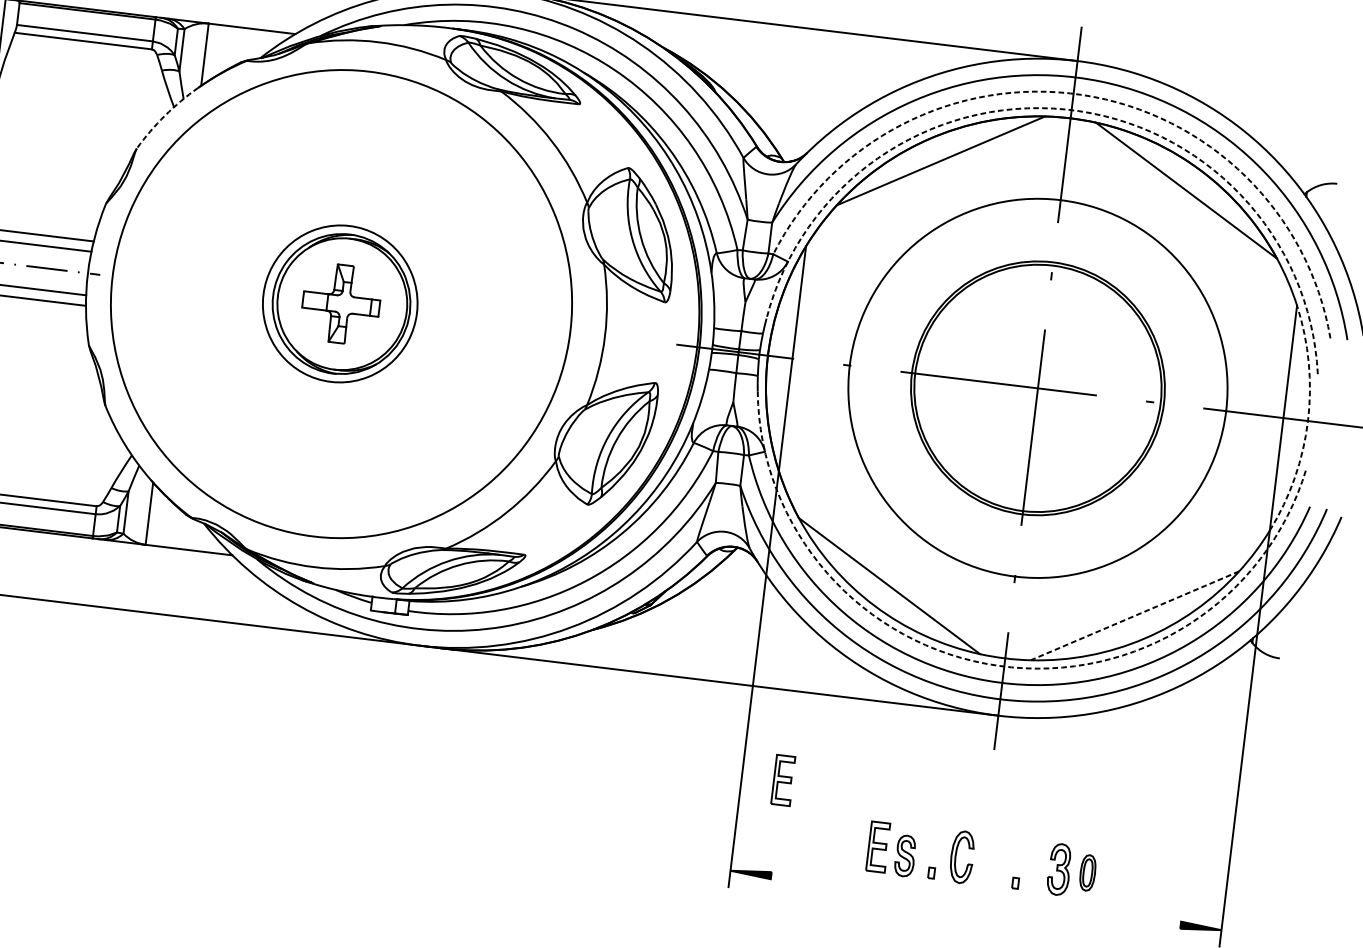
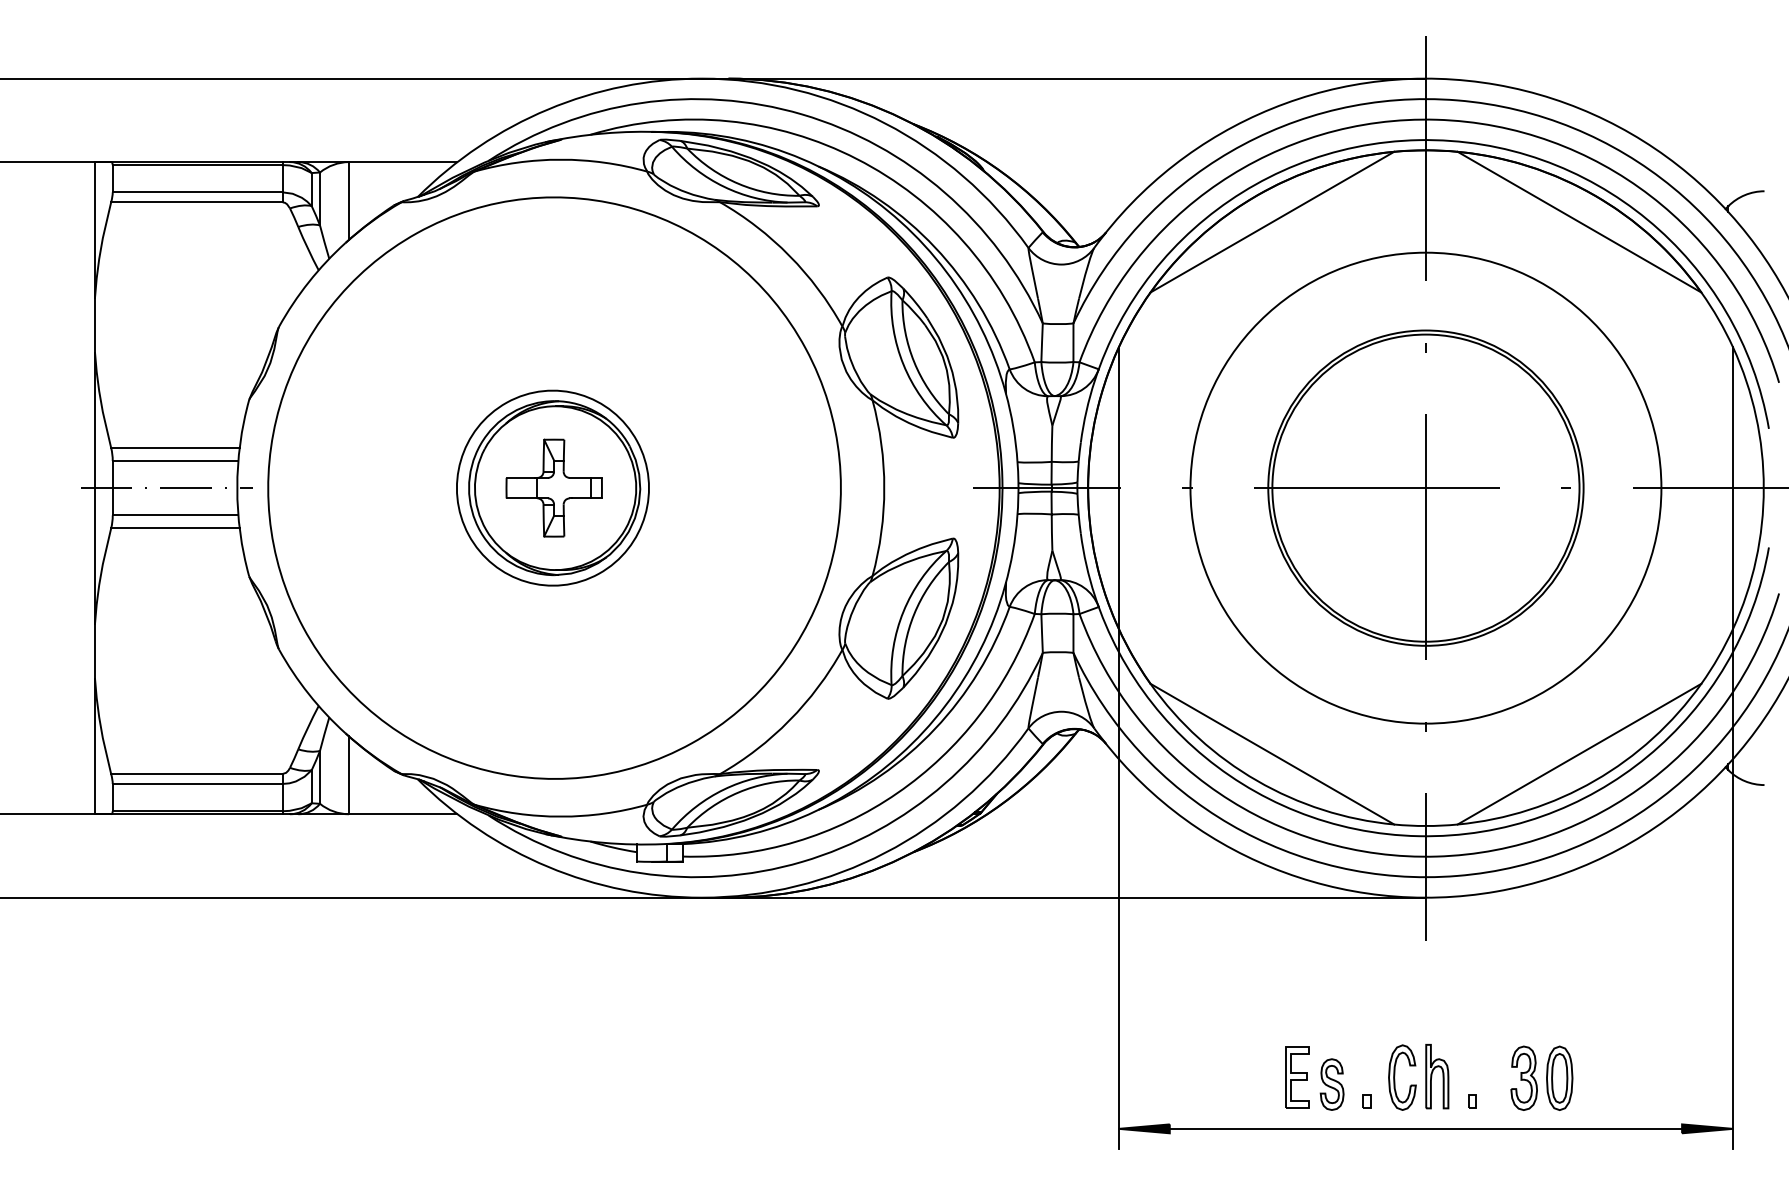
arc: (1082, 94) -> (1436, 119), dashed -> solid
arc: (1066, 109) -> (1419, 140), dashed -> solid
arc: (164, 115) -> (308, 282), dashed -> solid
arc: (1307, 421) -> (1763, 488), dashed -> solid
line: (1134, 616) -> (1579, 754), dashed -> solid
arc: (999, 666) -> (1419, 836), dashed -> solid
part: (783, 780) -> (1170, 1009), removed
part: (990, 859) -> (1437, 1076), added
part: (1087, 872) -> (1559, 1077), size x1.43
line: (975, 900) -> (1425, 1128), added

